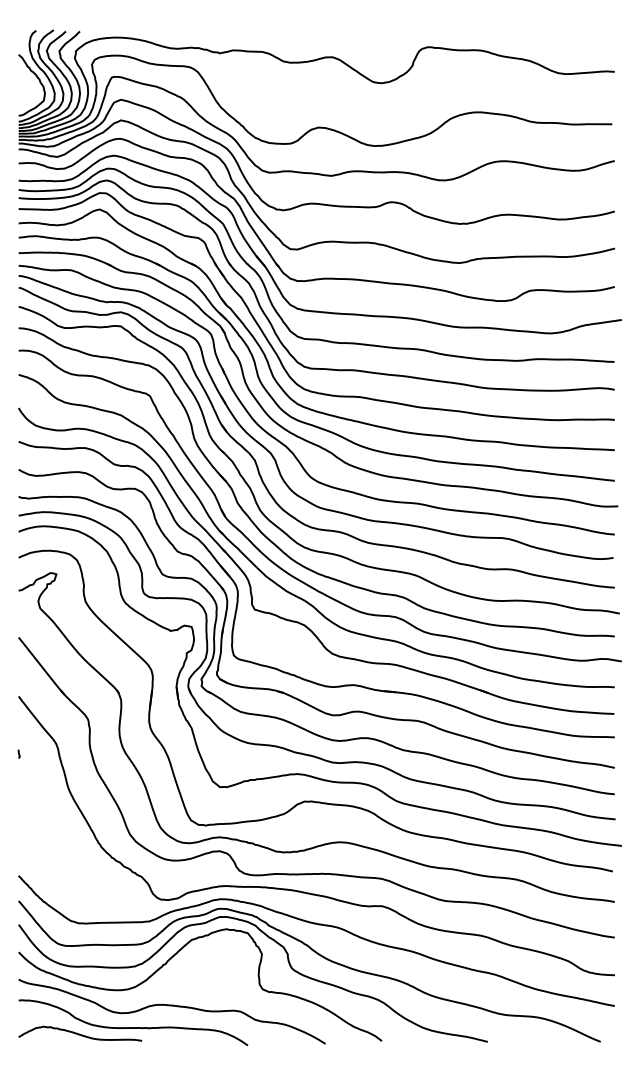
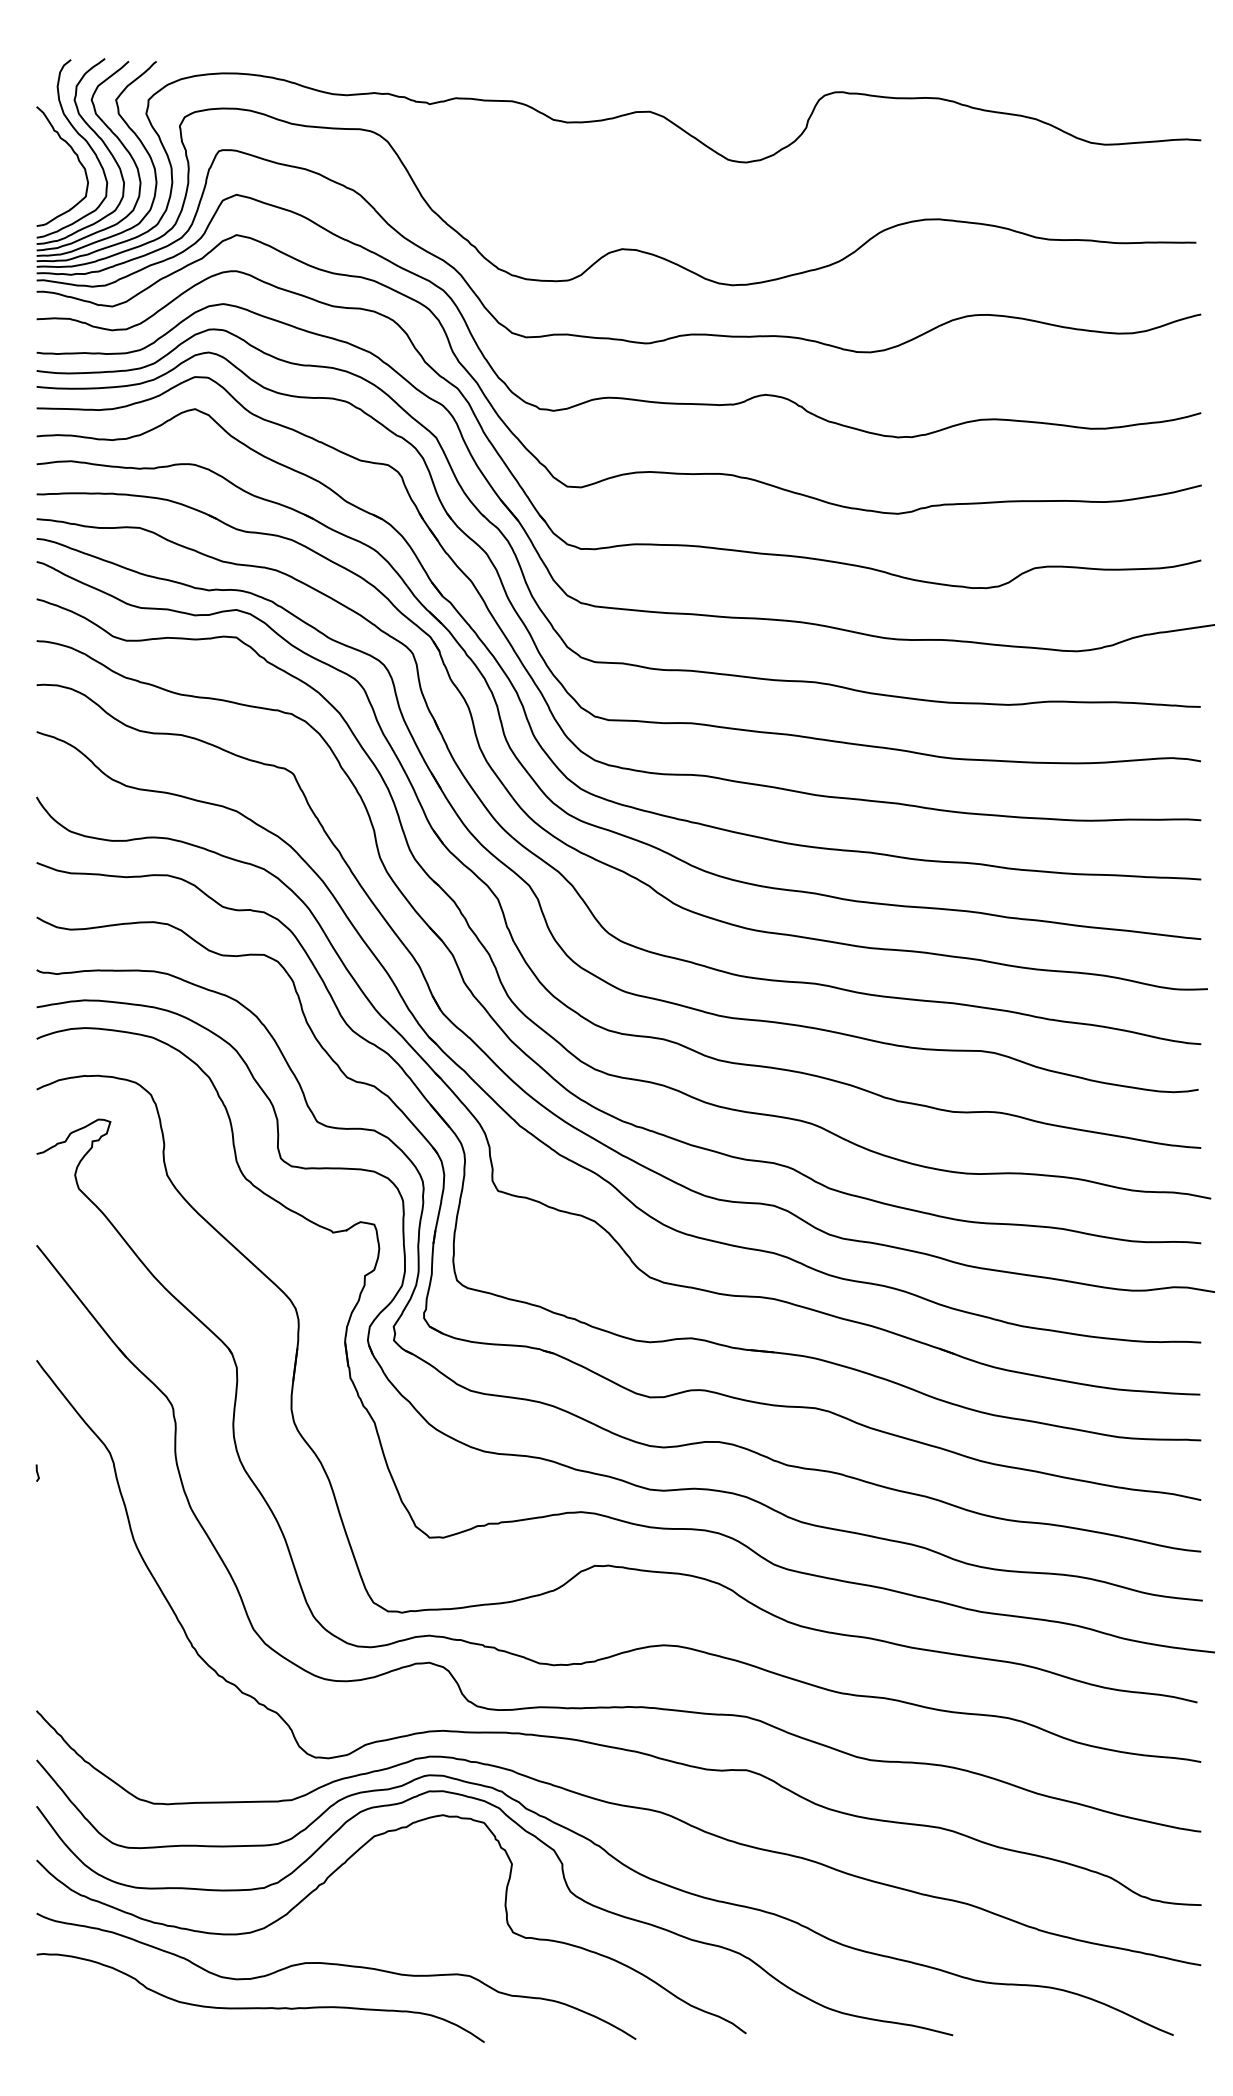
curve: (79, 1033) -> (155, 2018), removed

